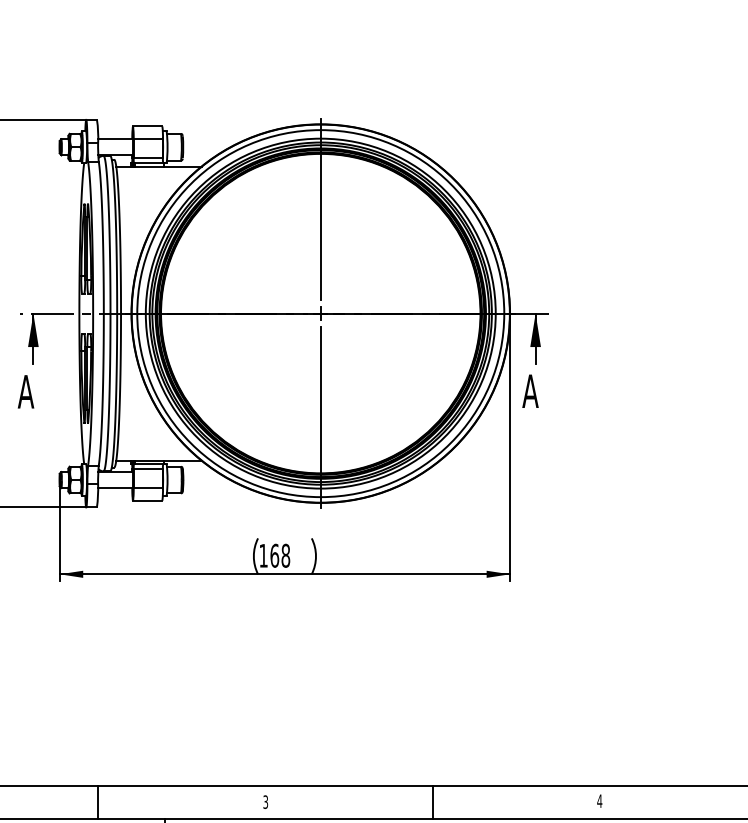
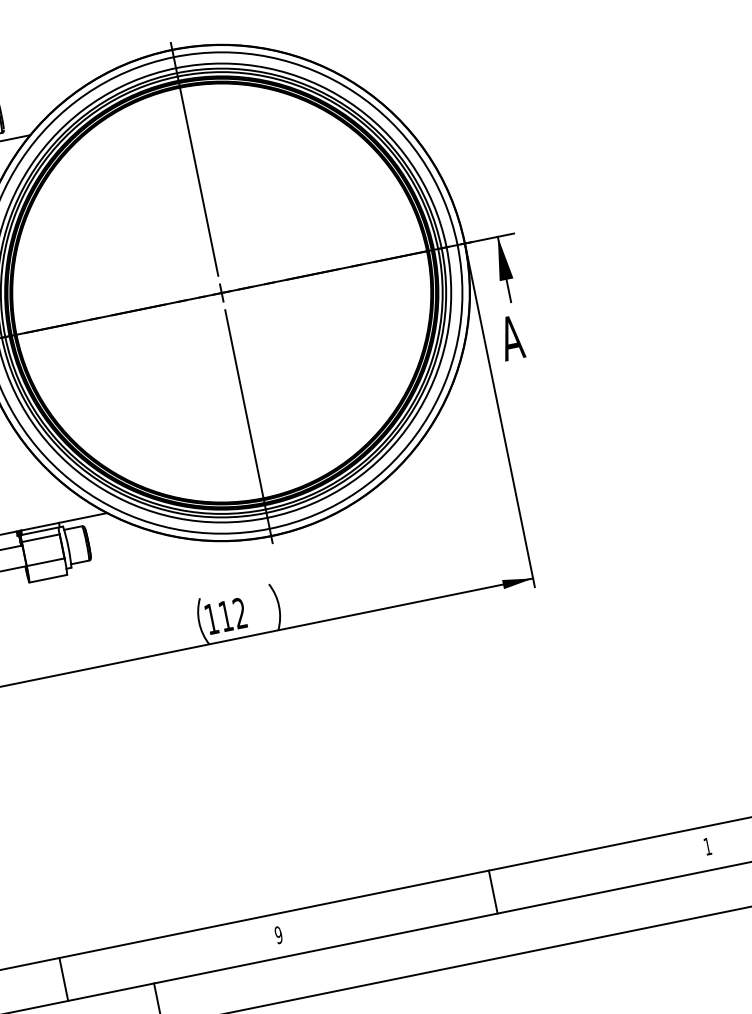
text: (280, 555) -> (233, 614), 168 -> 112
text: (599, 800) -> (707, 845), 4 -> 1
text: (265, 801) -> (278, 934), 3 -> 9

